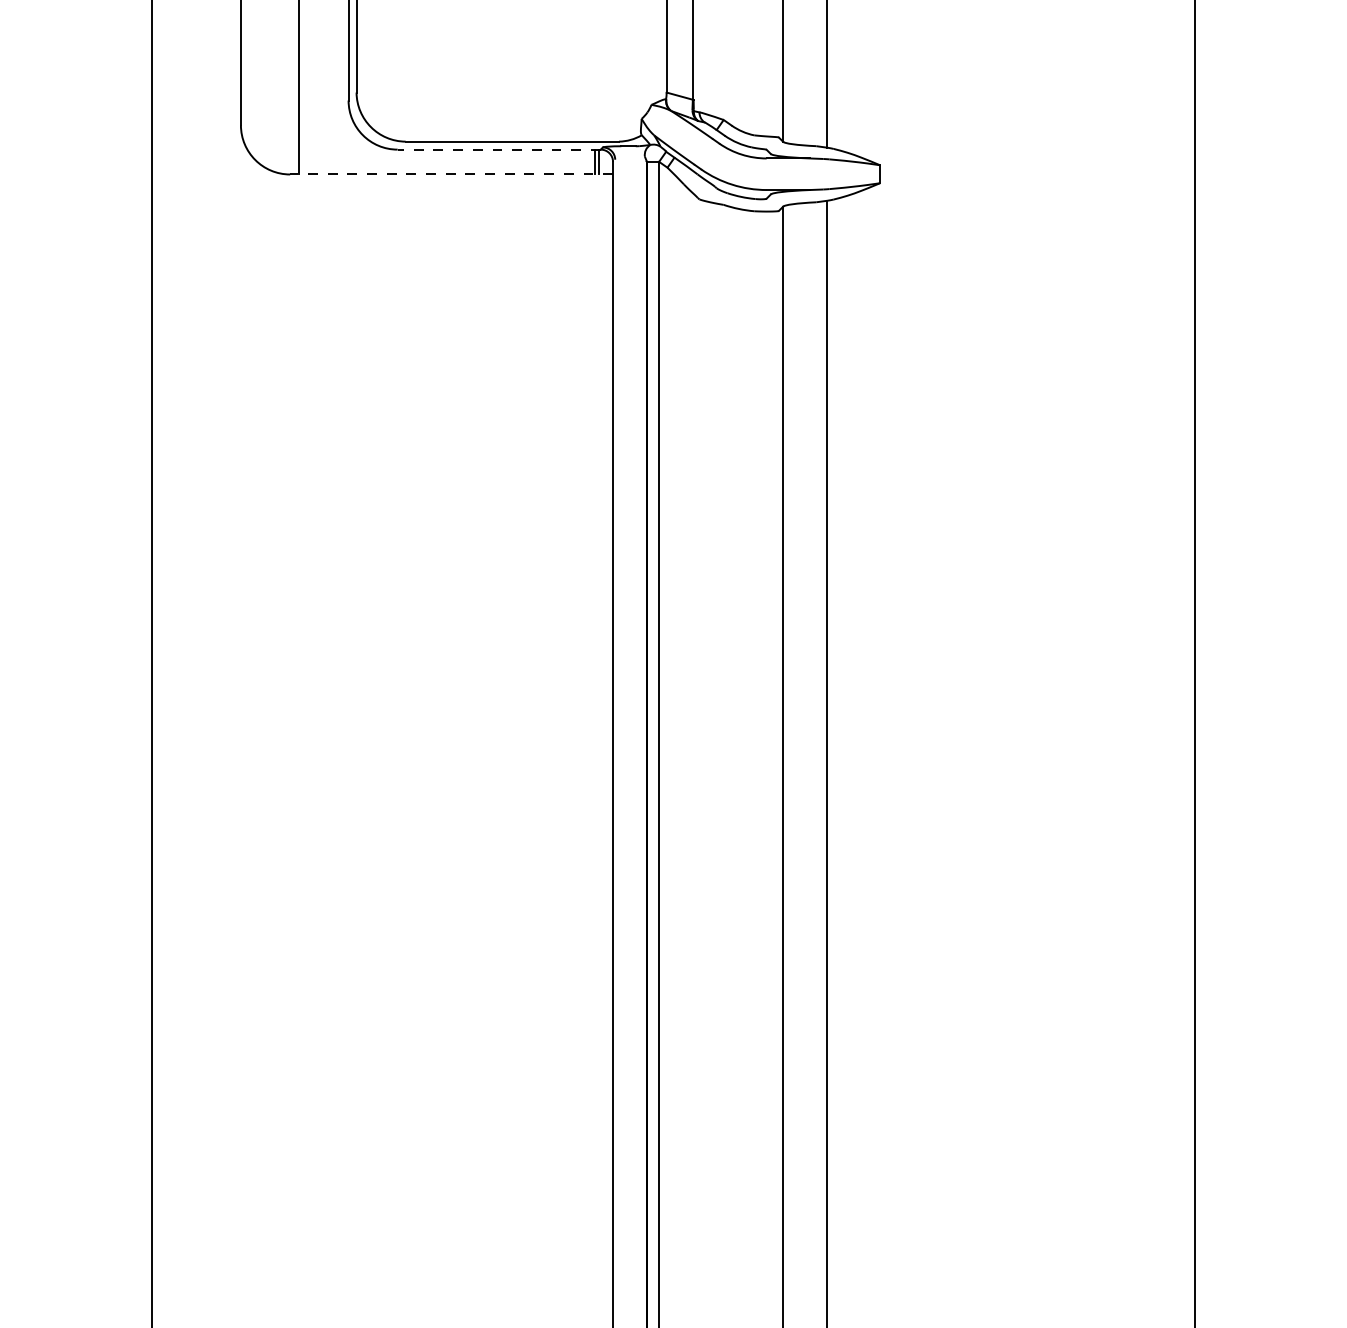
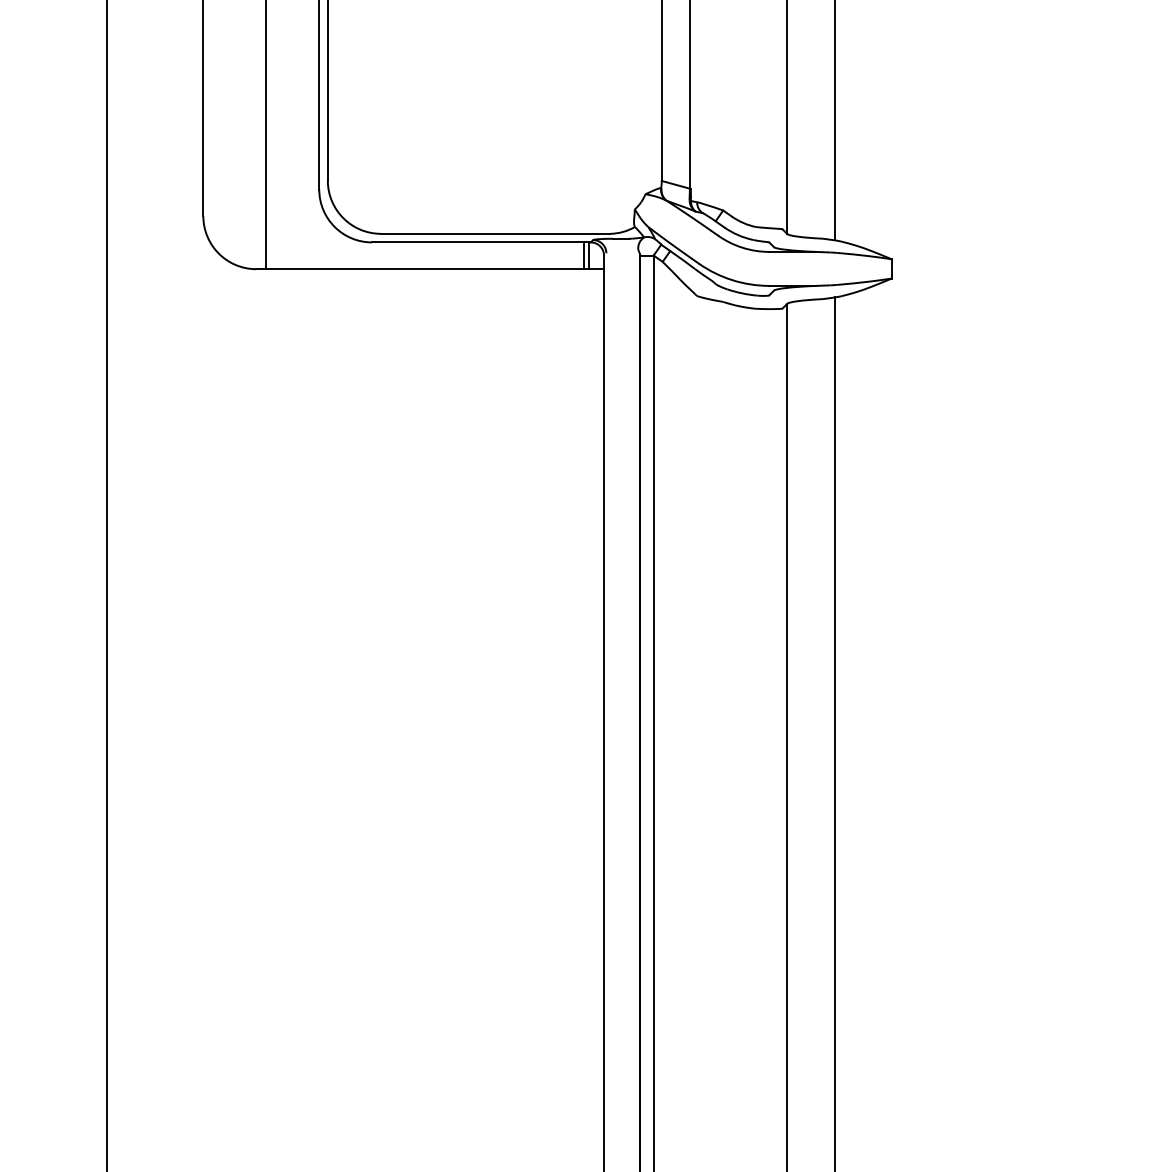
line: (499, 149) -> (481, 242), dashed -> solid
line: (451, 174) -> (430, 269), dashed -> solid

